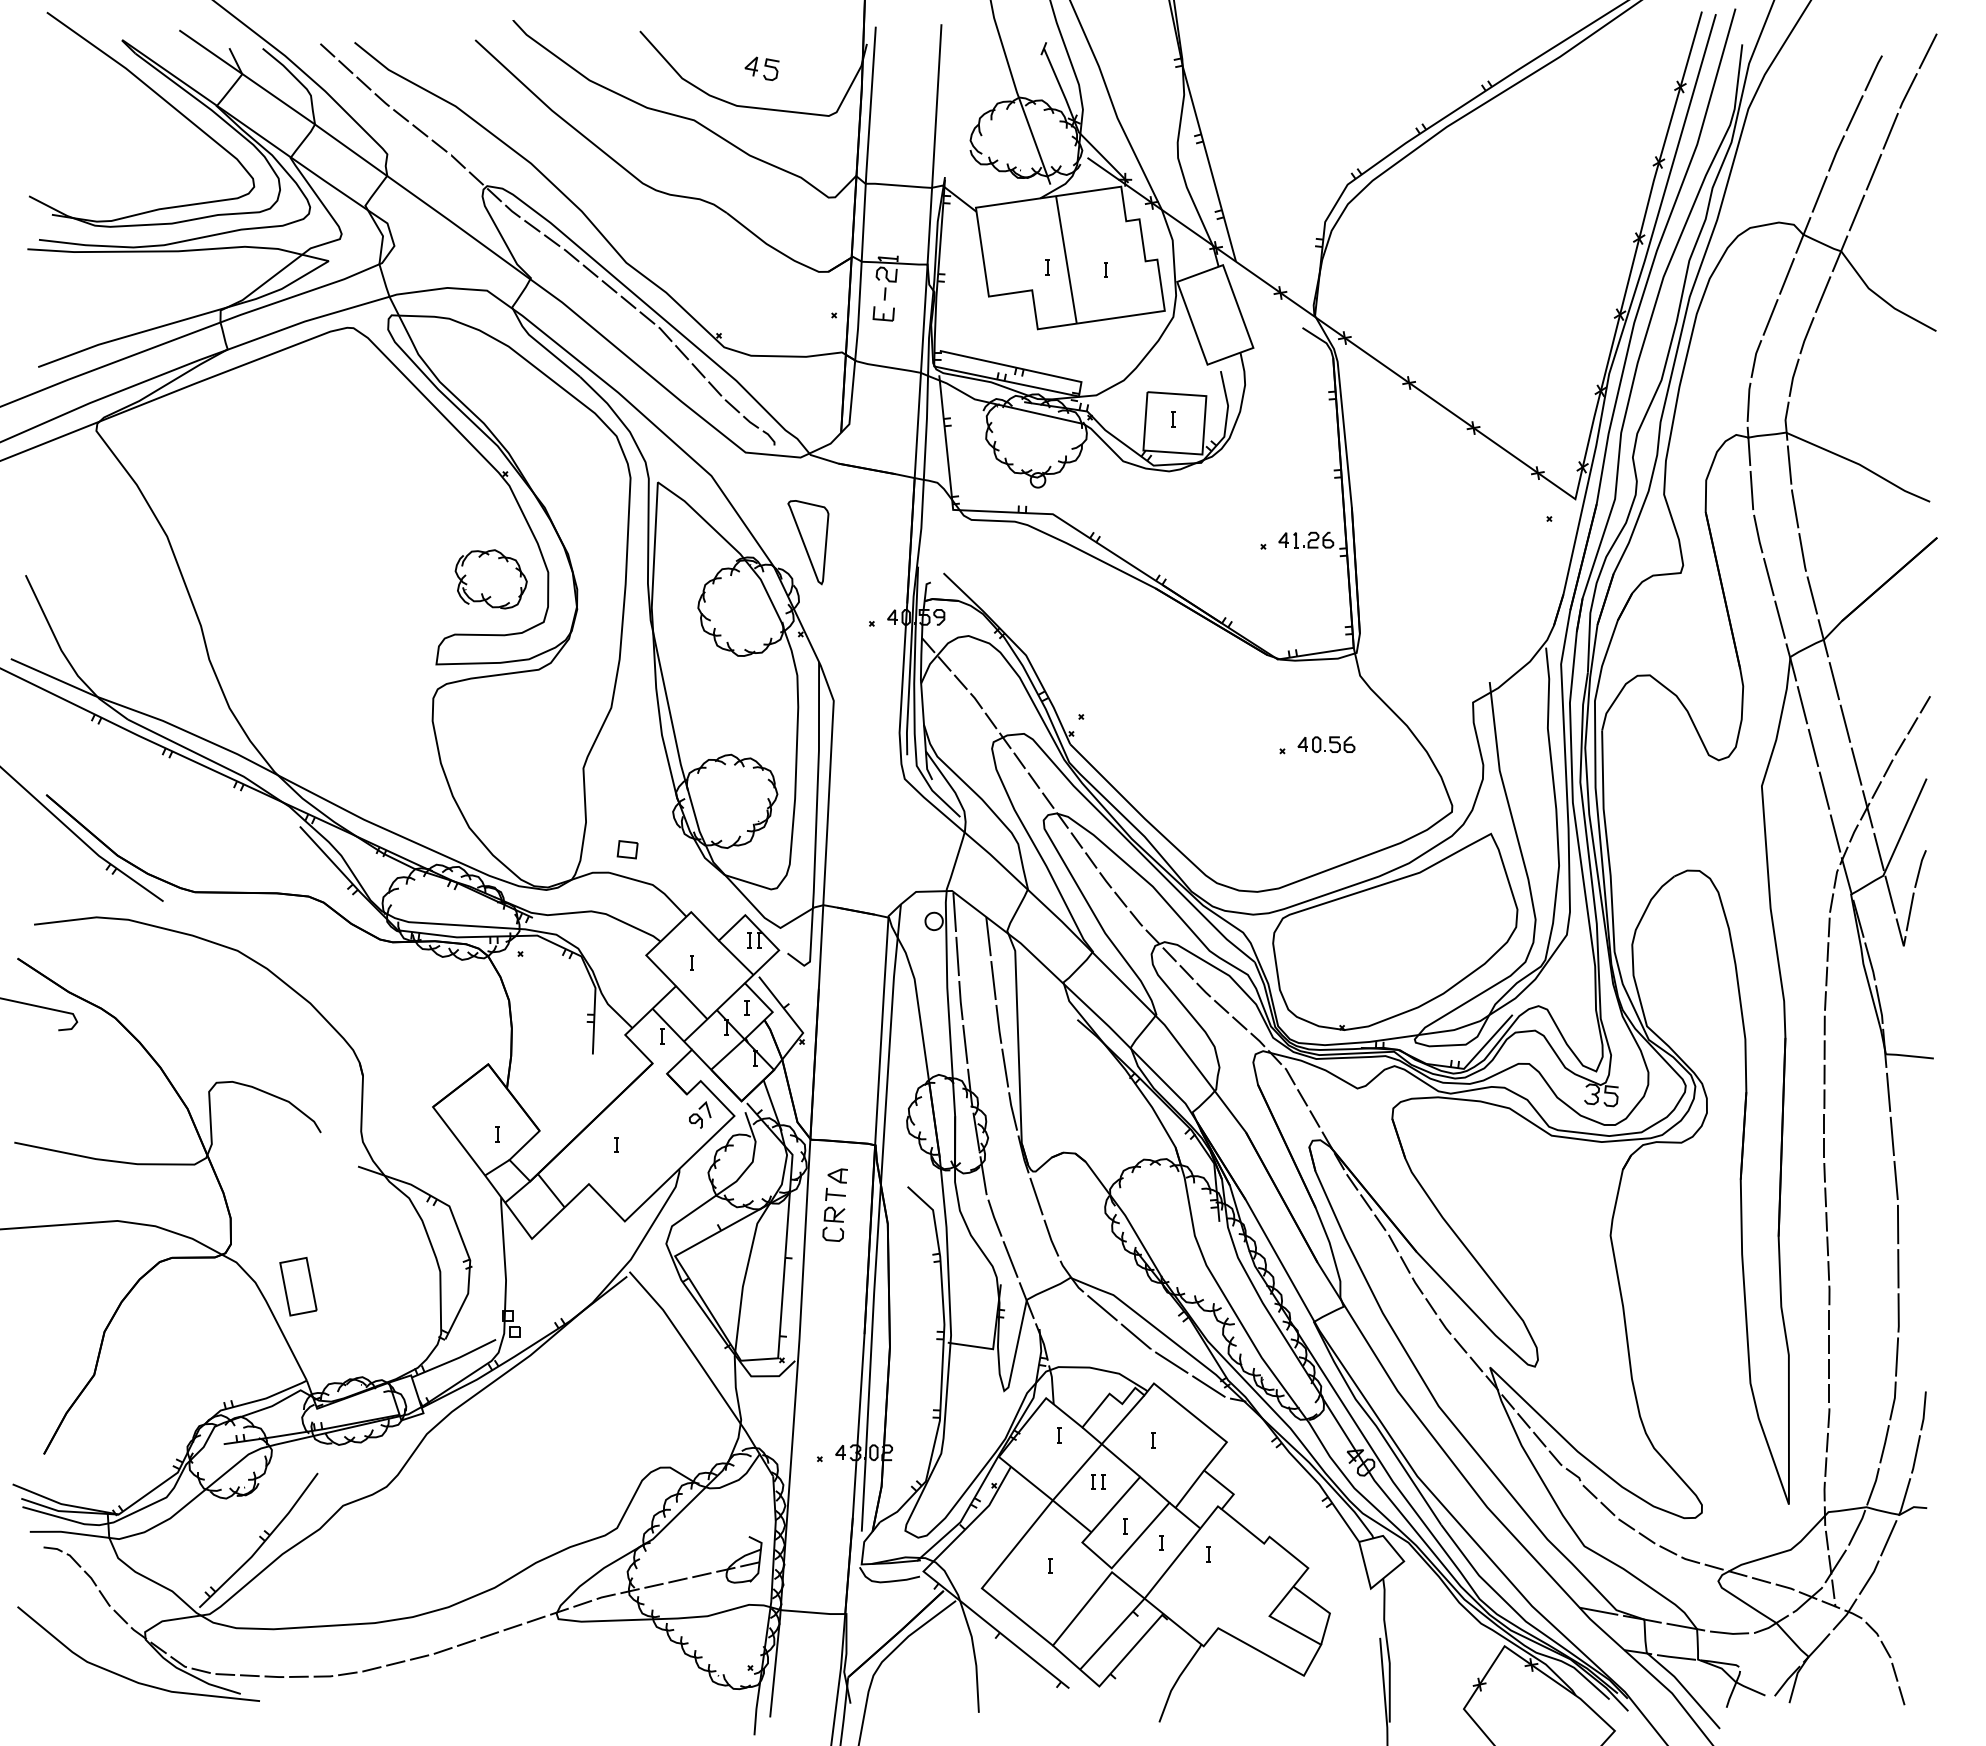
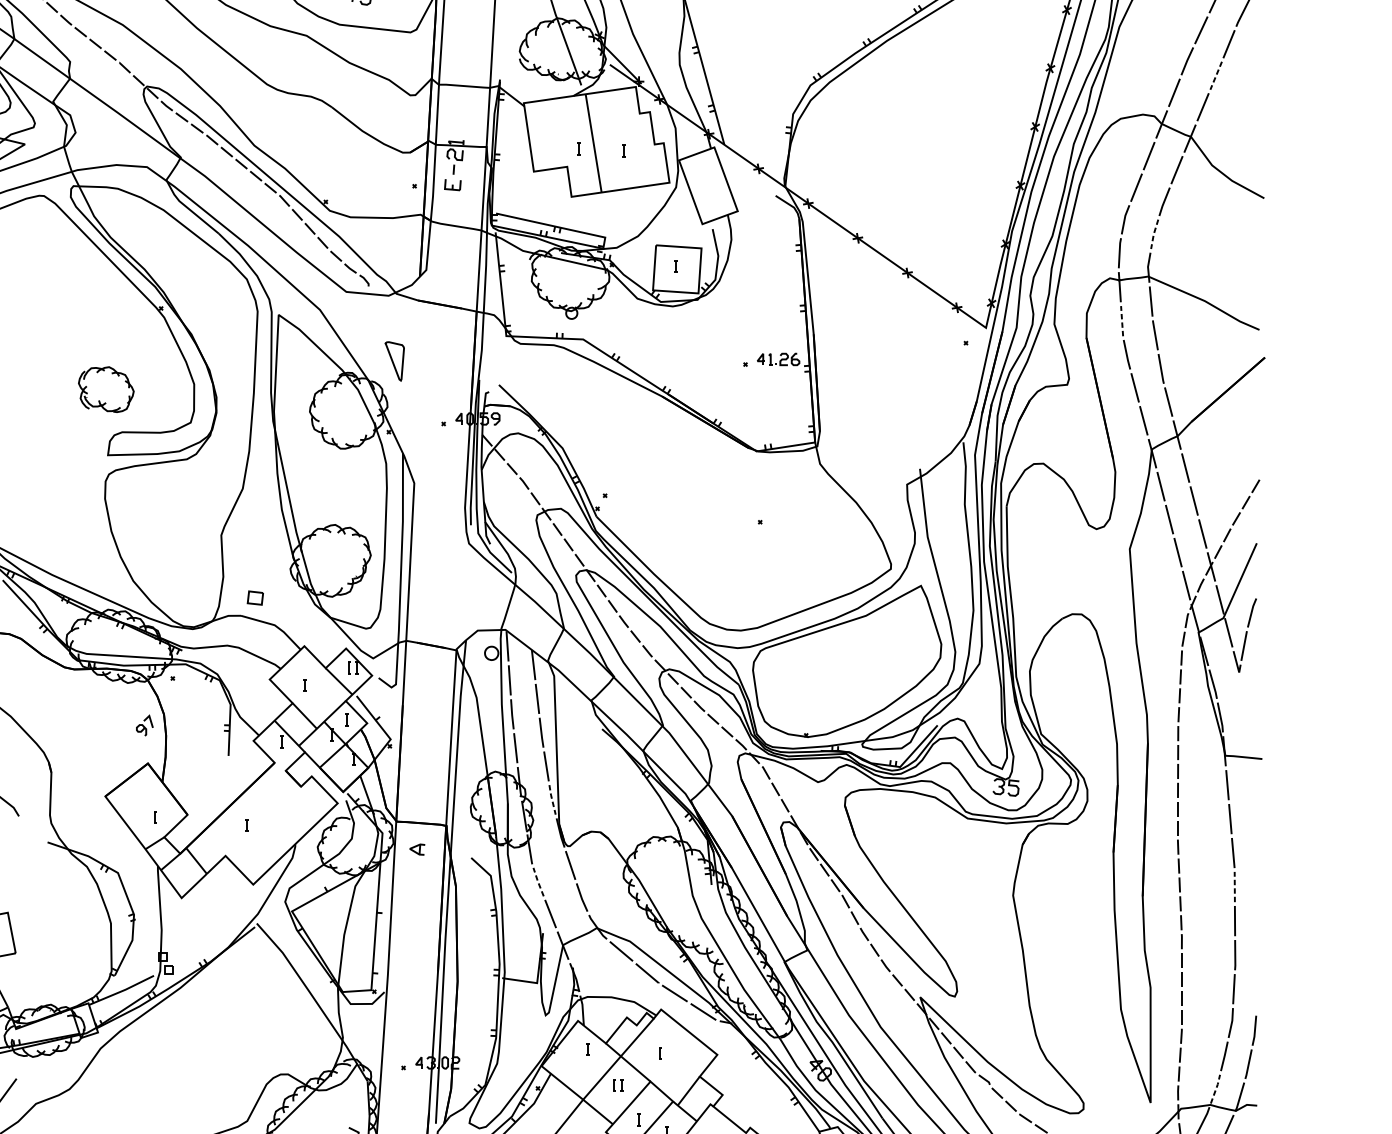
line: (1873, 172) -> (1215, 76), solid -> dashed
line: (1792, 377) -> (1153, 234), solid -> dashed
line: (1751, 490) -> (1121, 321), solid -> dashed
part: (808, 542) -> (394, 361), size x0.6
part: (482, 593) -> (99, 400), moved
part: (1326, 744) -> (794, 516), removed
line: (1012, 1110) -> (552, 799), solid -> dashed
part: (700, 1114) -> (145, 725), moved
part: (833, 1214) -> (414, 879), removed
line: (994, 1217) -> (538, 881), solid -> dashed
line: (1898, 1224) -> (1235, 887), solid -> dashed
line: (1874, 1486) -> (1216, 1088), solid -> dashed

